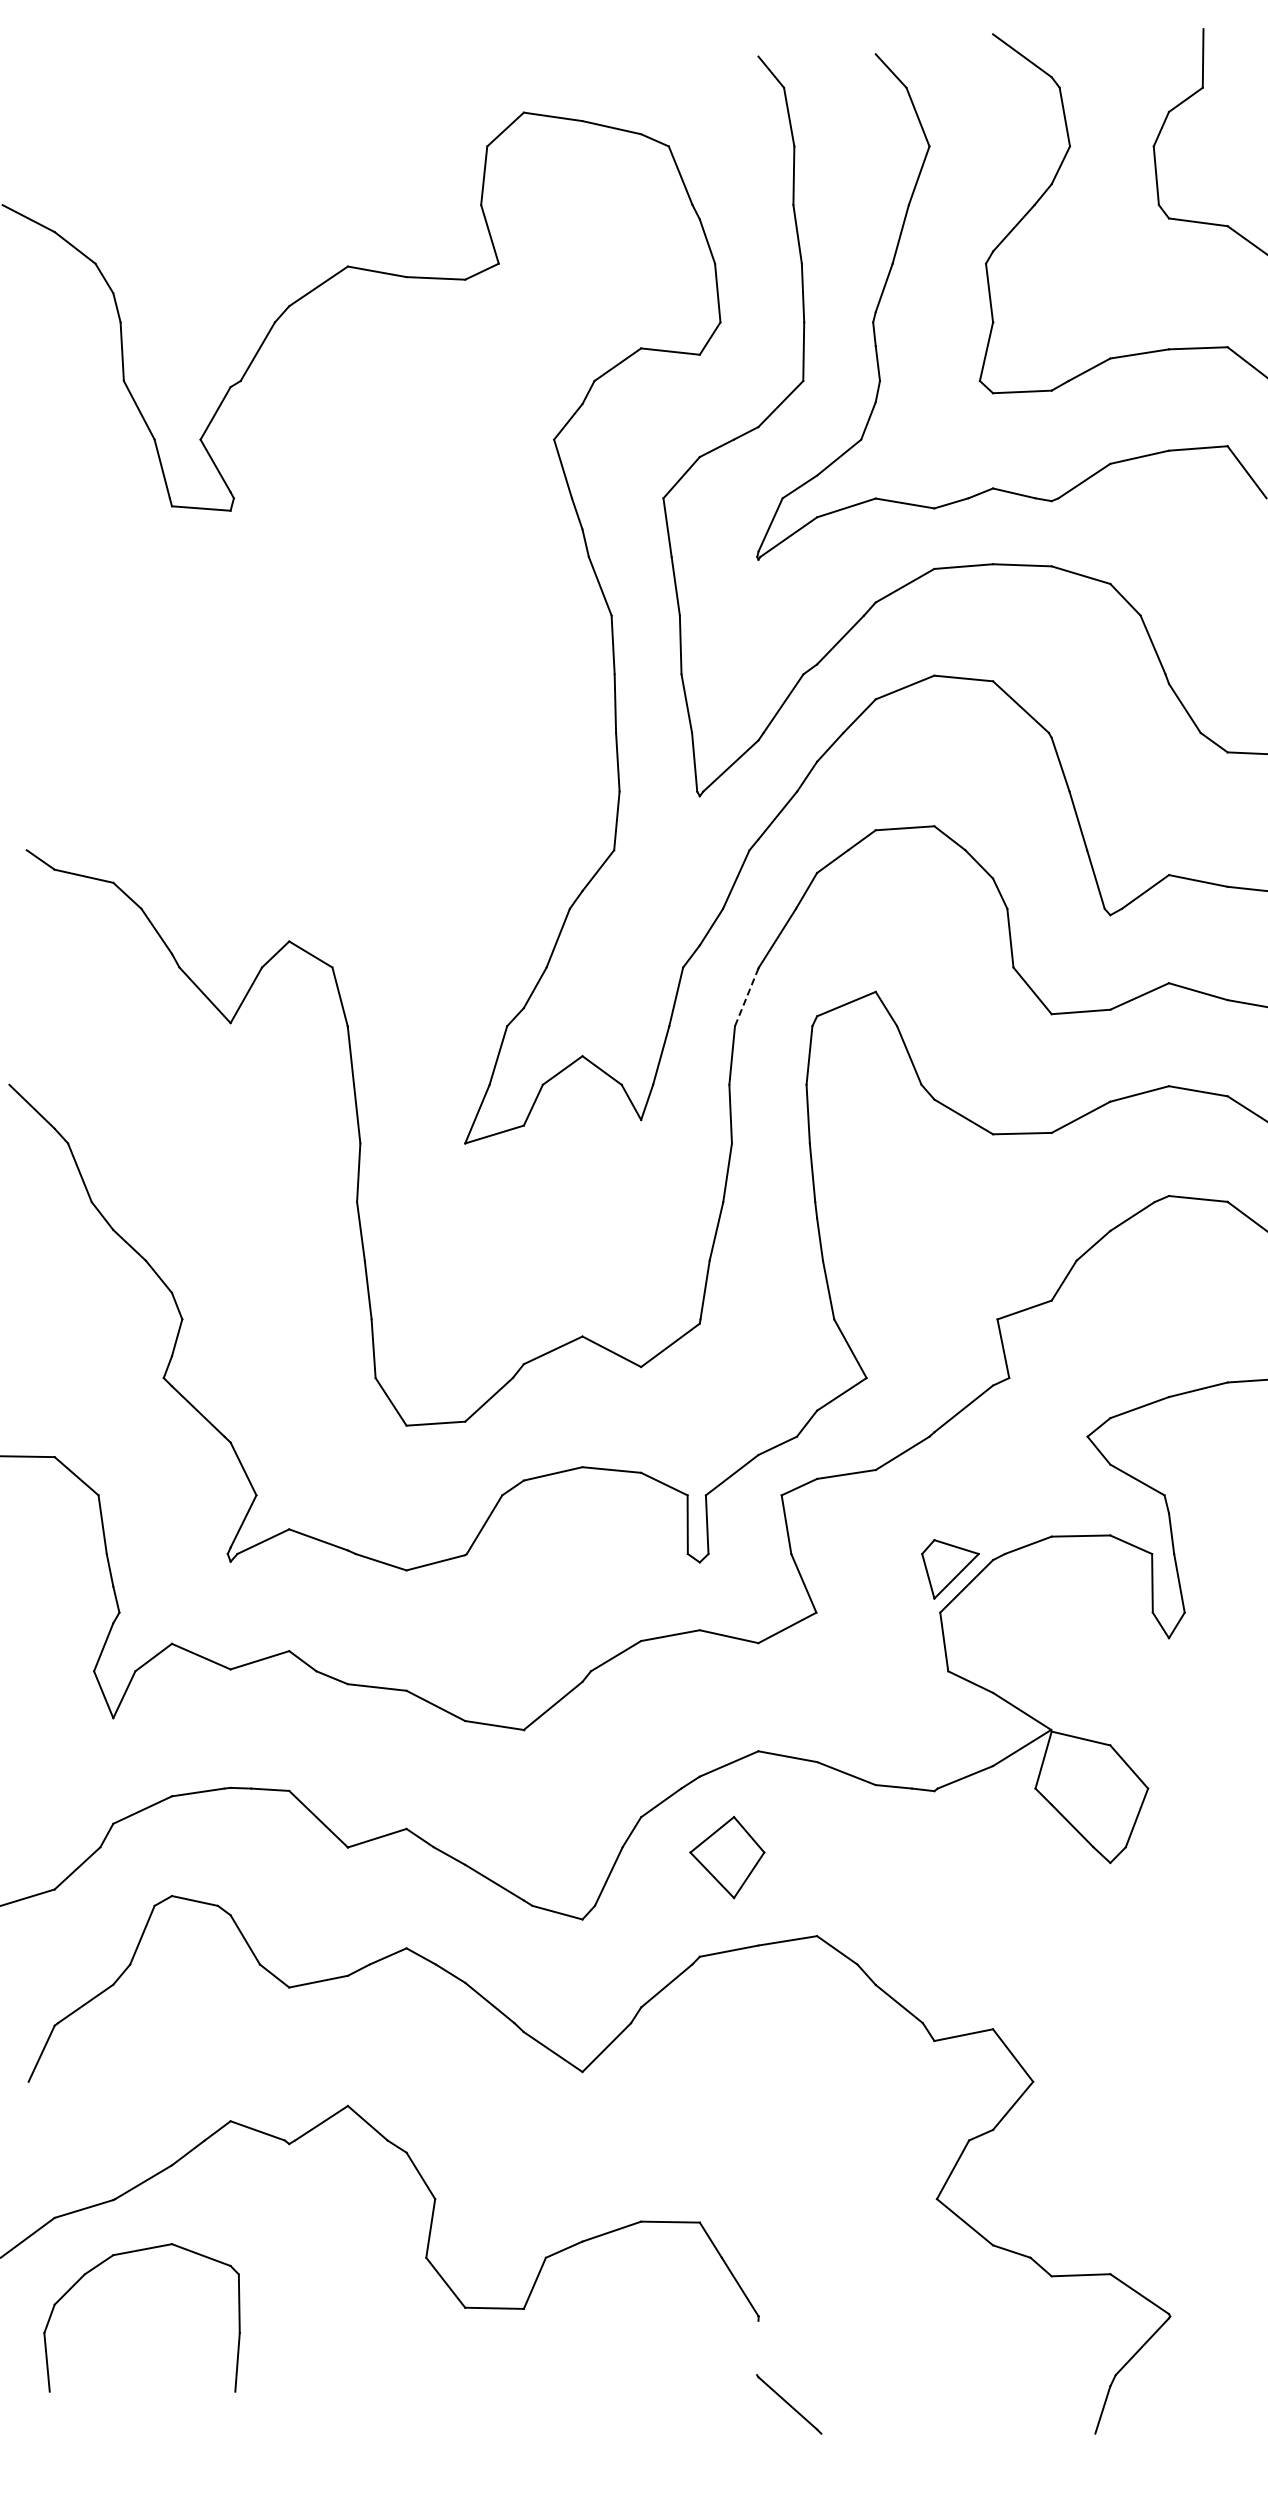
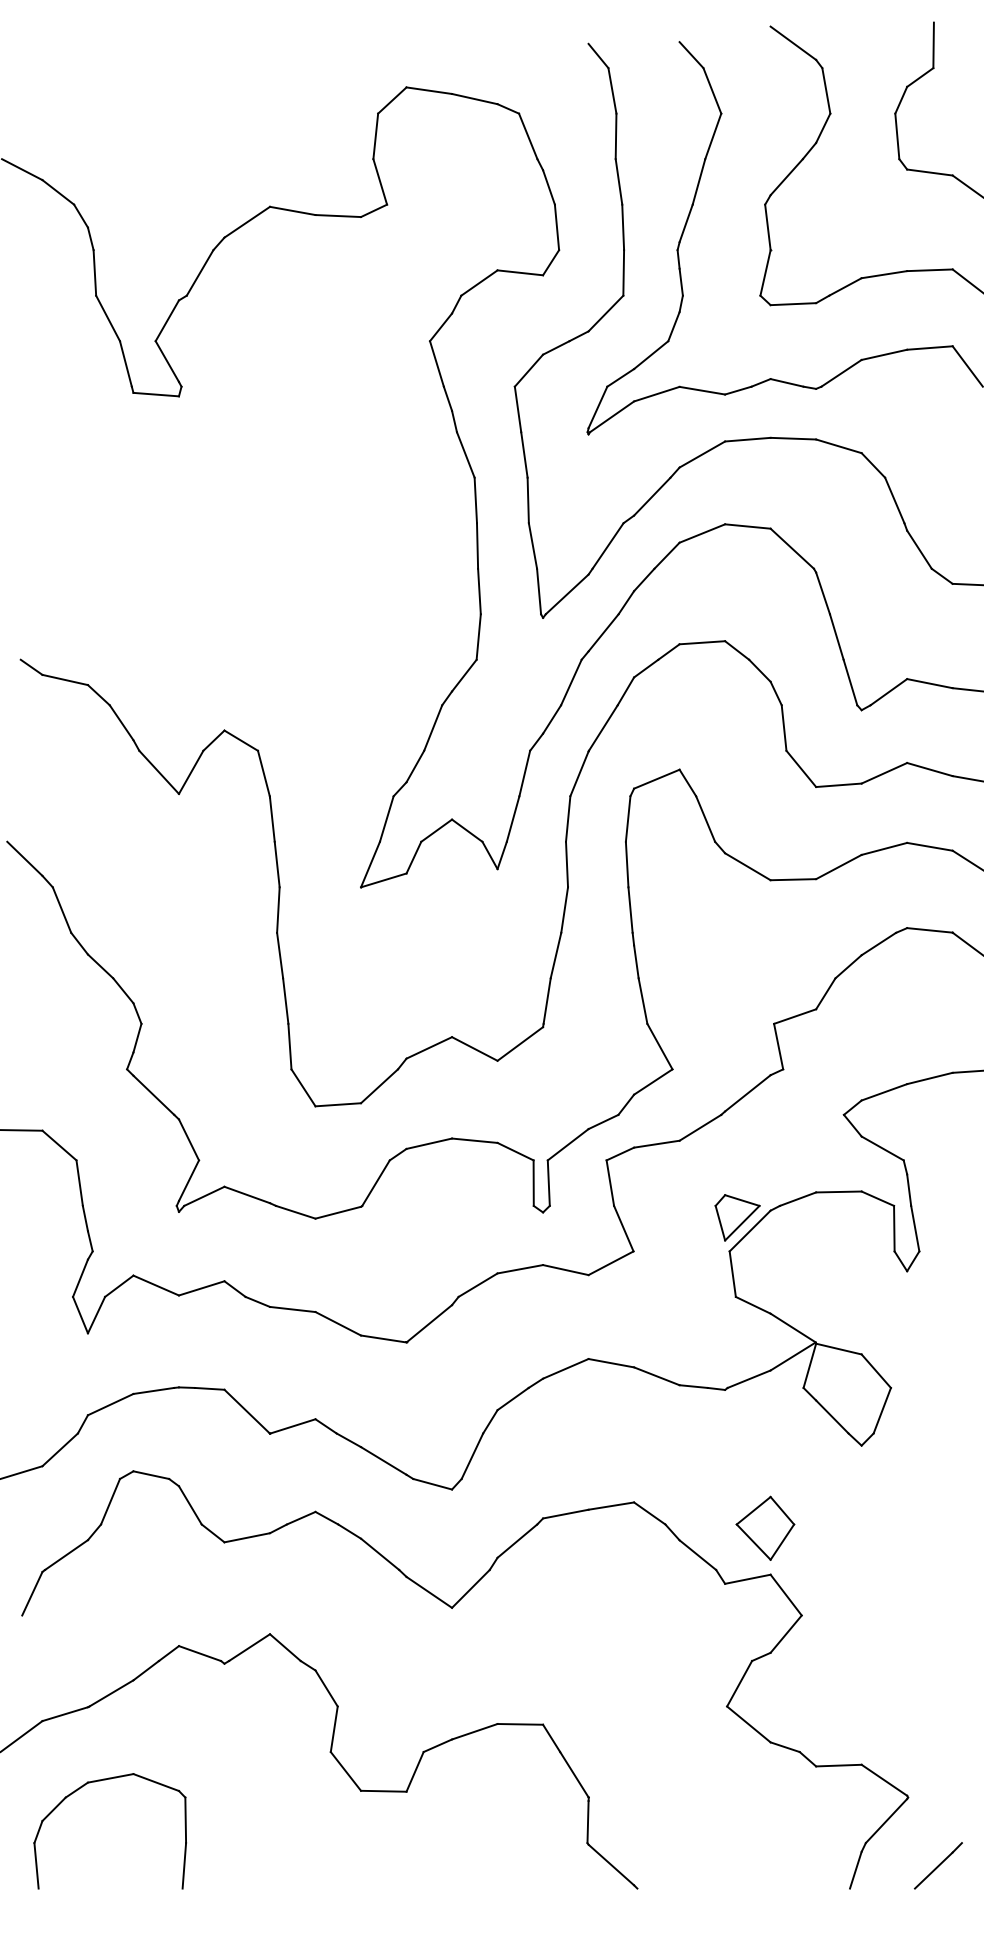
line: (746, 997) -> (579, 774), dashed -> solid
part: (727, 1857) -> (765, 1528), moved
part: (129, 2253) -> (100, 1781), moved
line: (757, 2347) -> (587, 1821), added
line: (1209, 2404) -> (938, 1865), added

